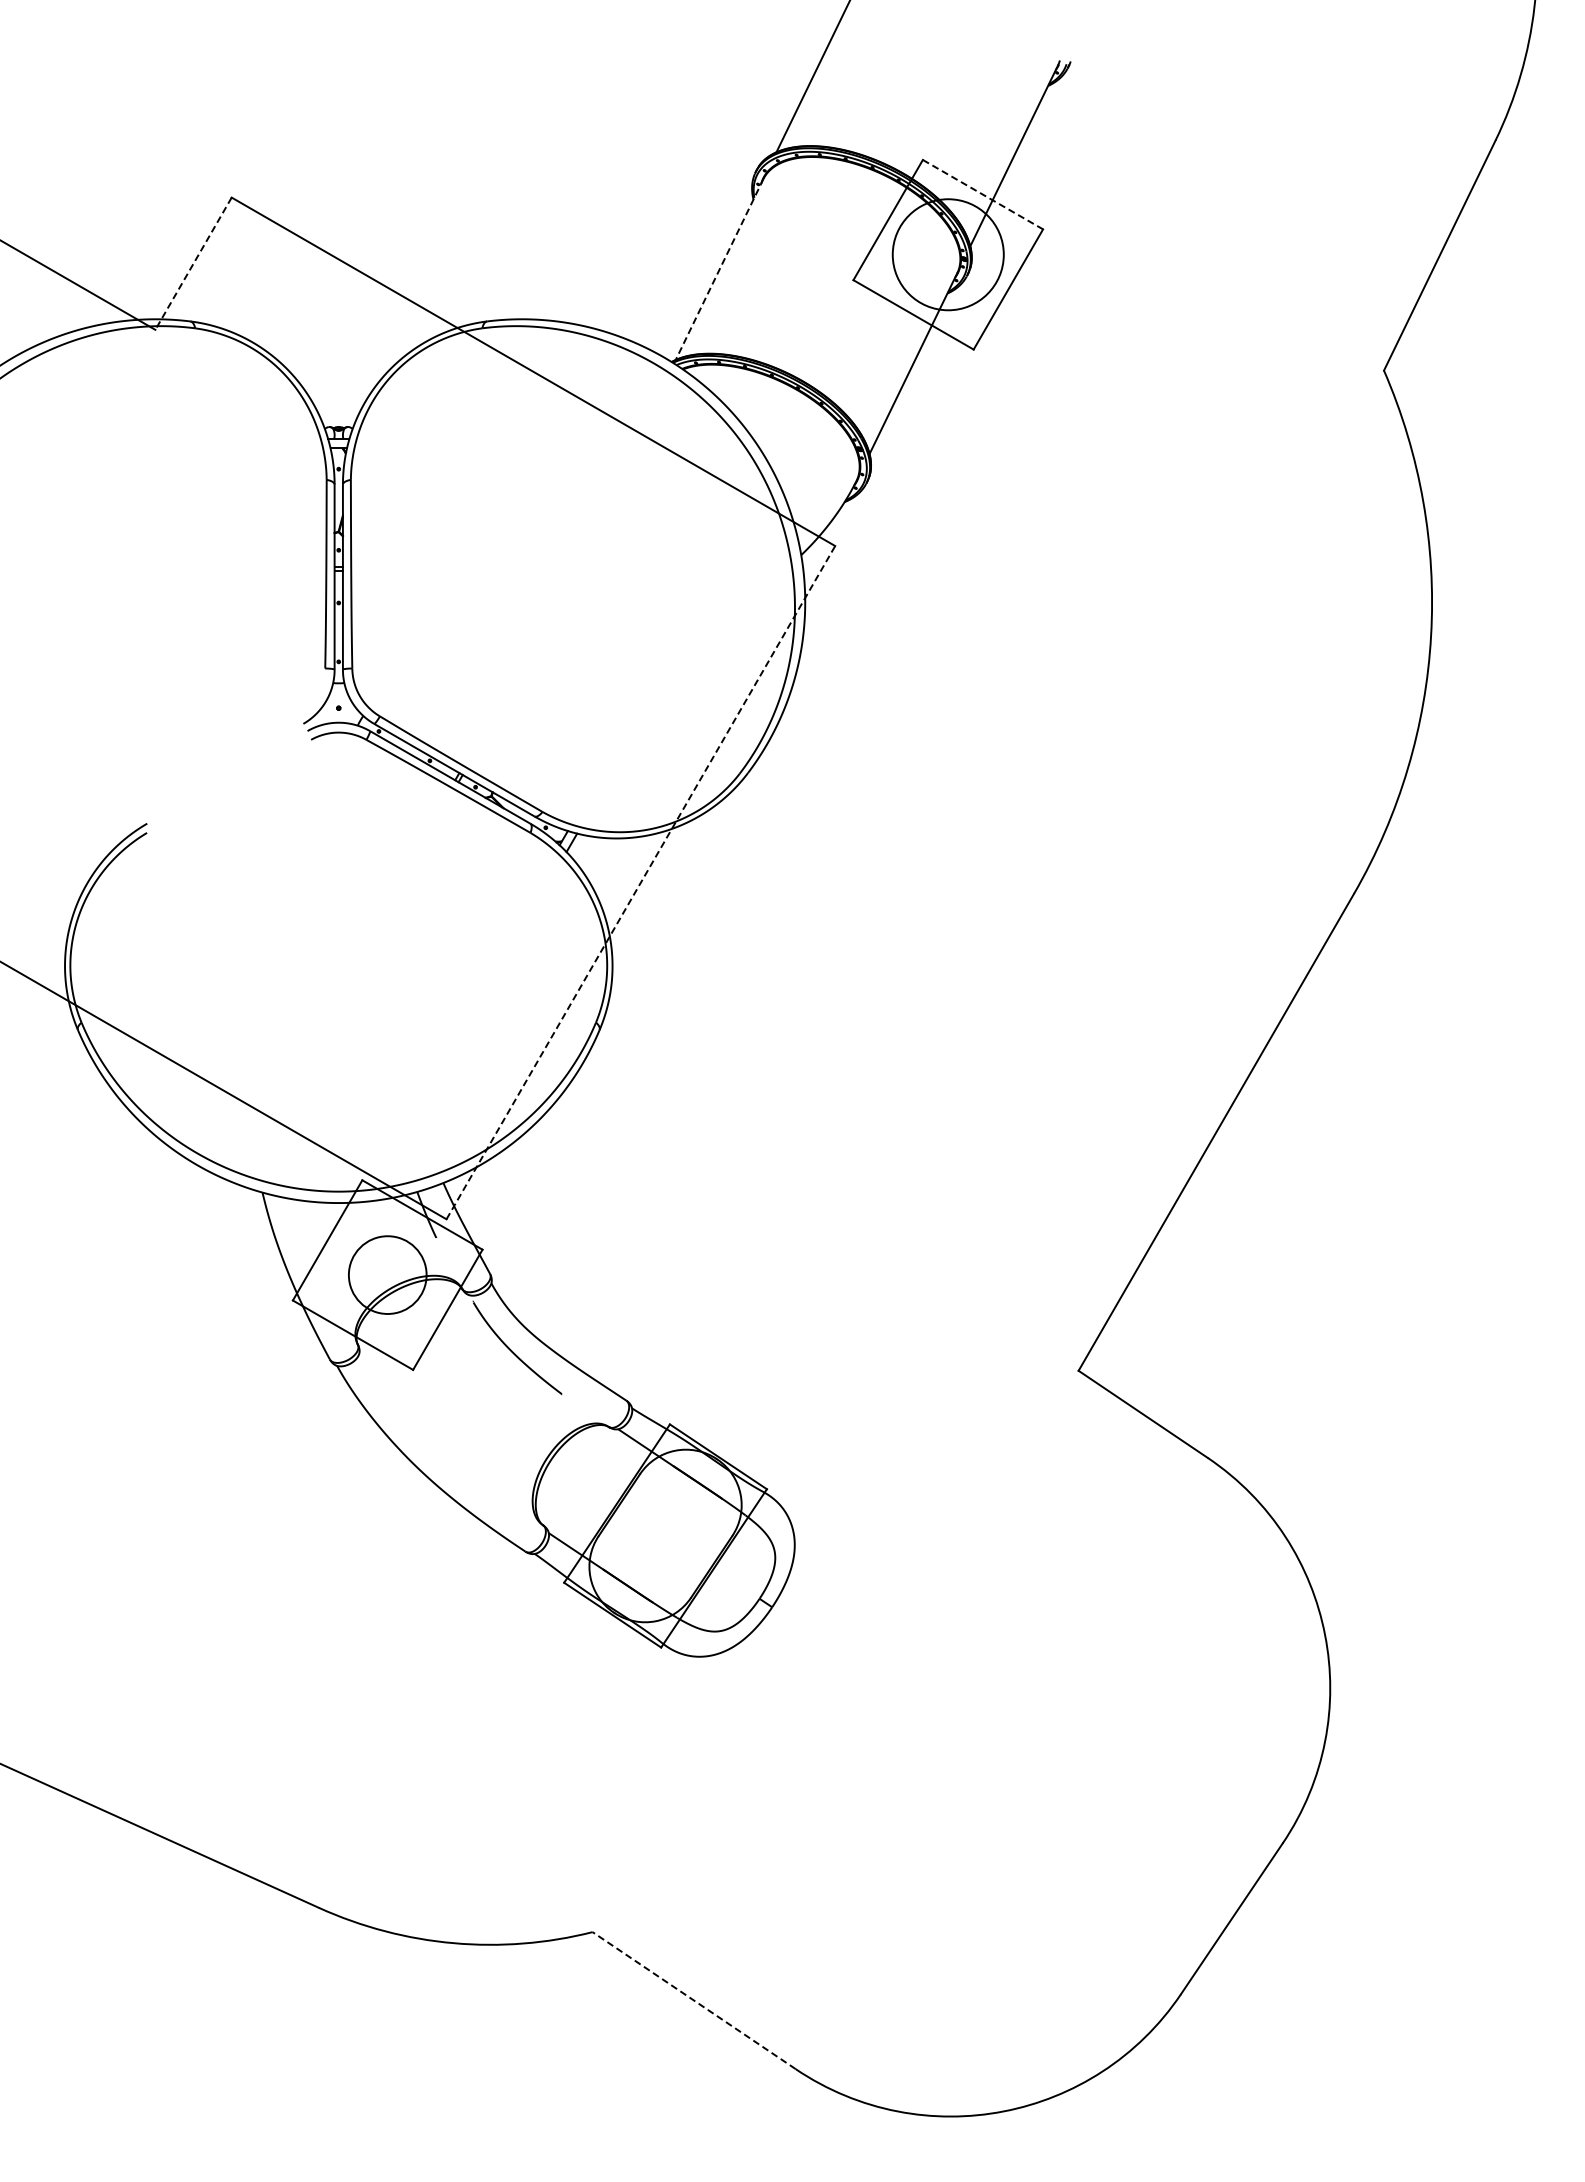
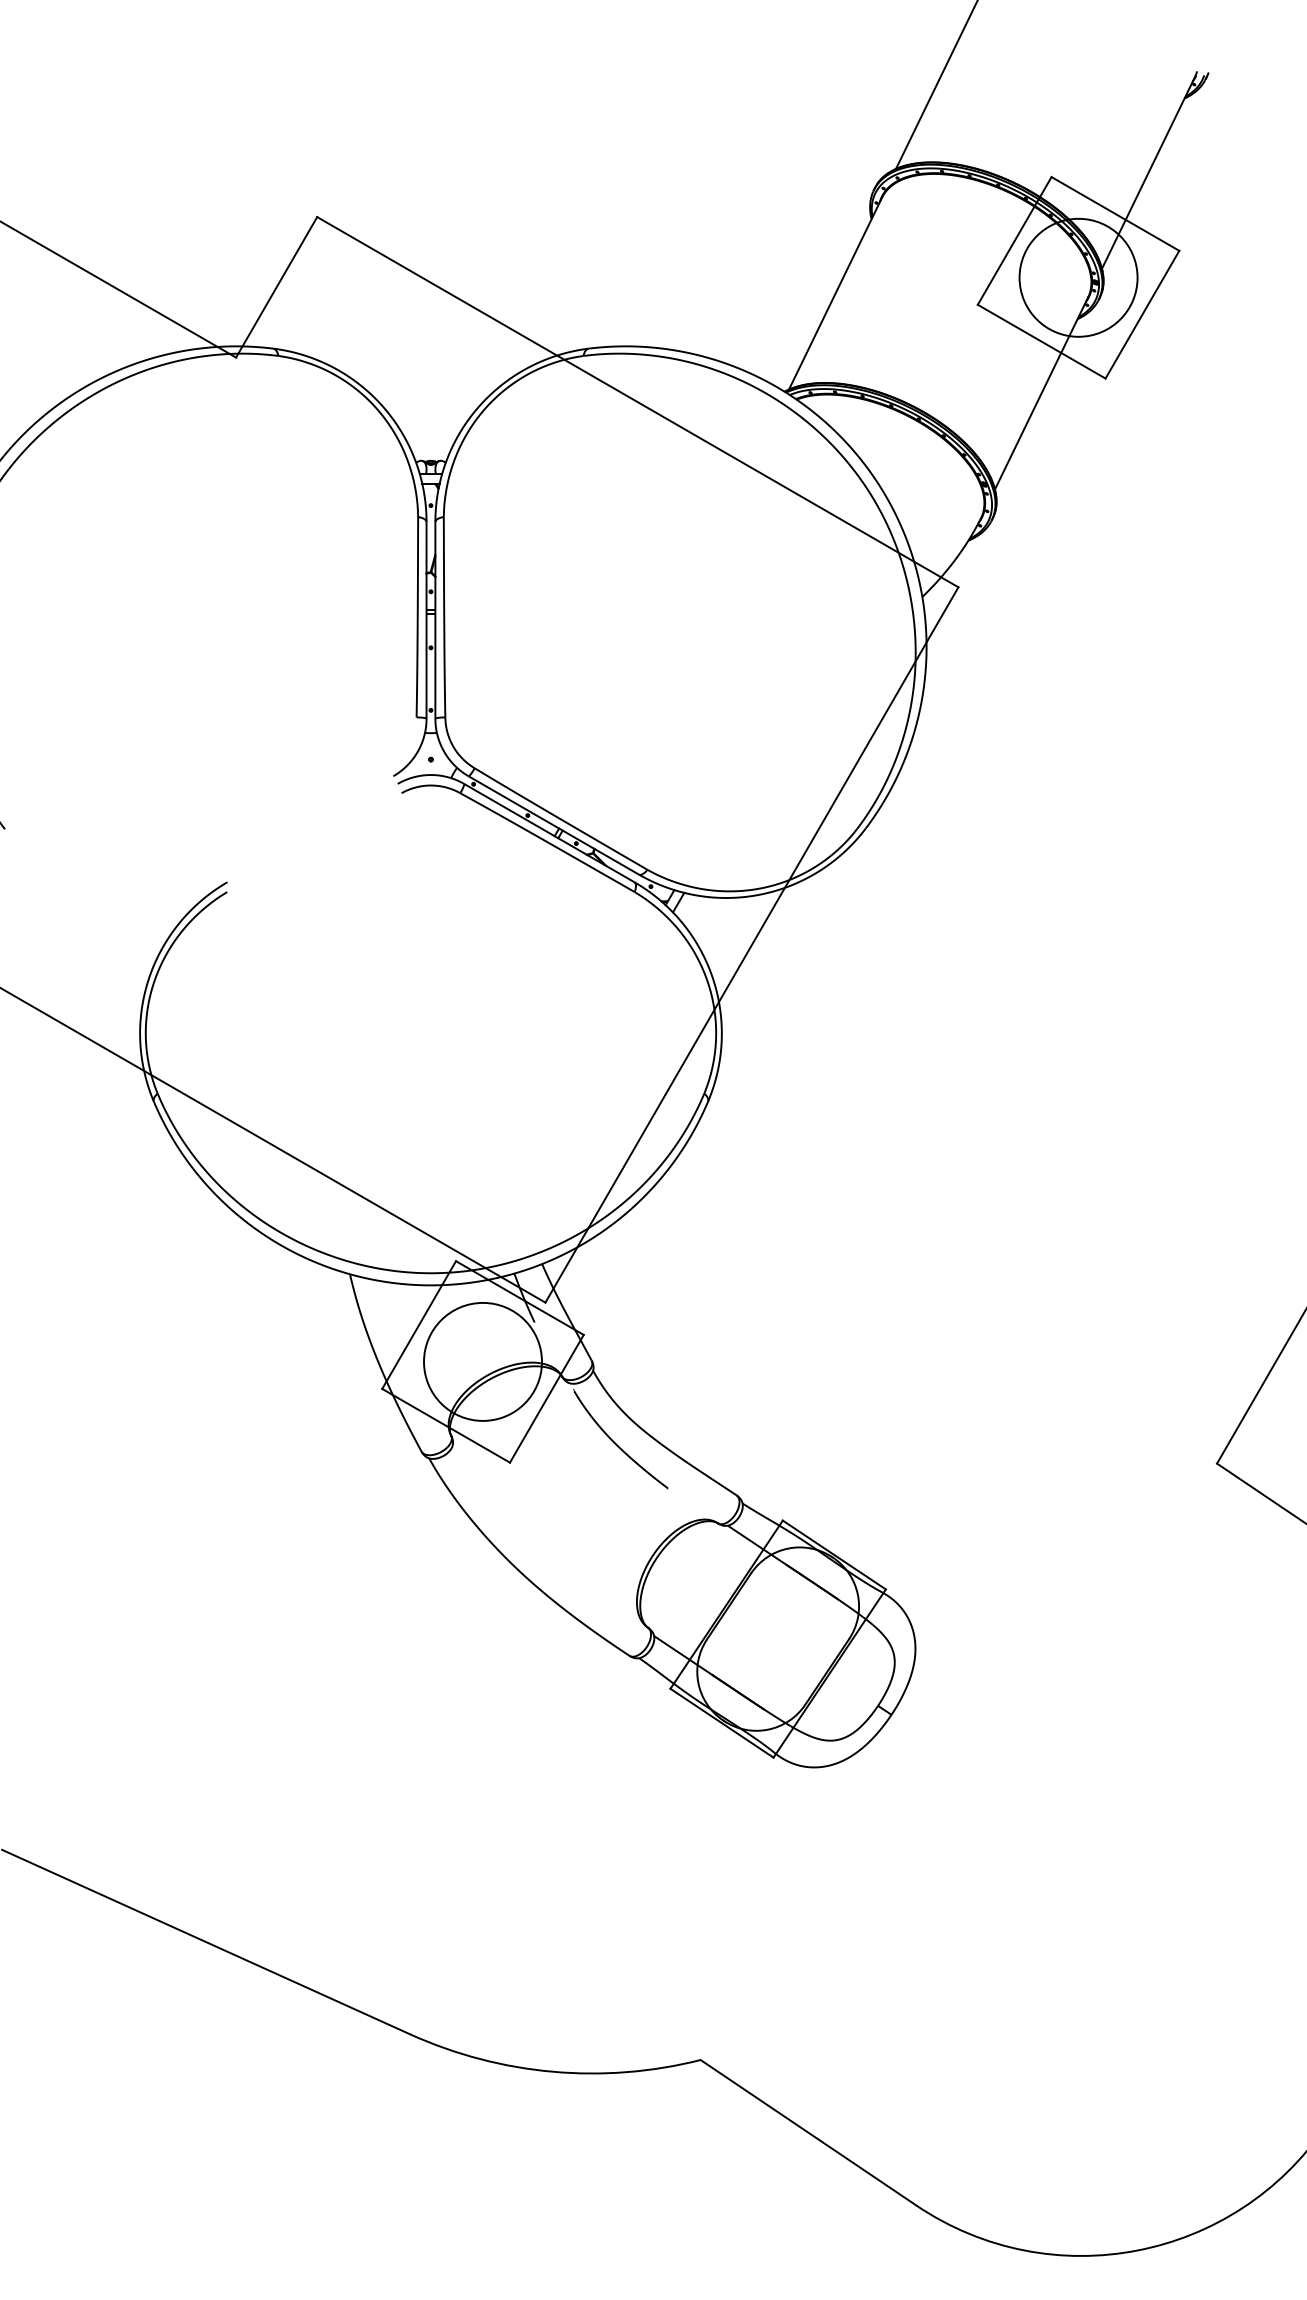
line: (983, 194) -> (1115, 213), dashed -> solid
line: (193, 264) -> (276, 288), dashed -> solid
line: (719, 269) -> (835, 293), dashed -> solid
line: (640, 882) -> (751, 944), dashed -> solid
circle: (387, 1274) -> (482, 1361), size x1.43
line: (693, 2000) -> (807, 2132), dashed -> solid

